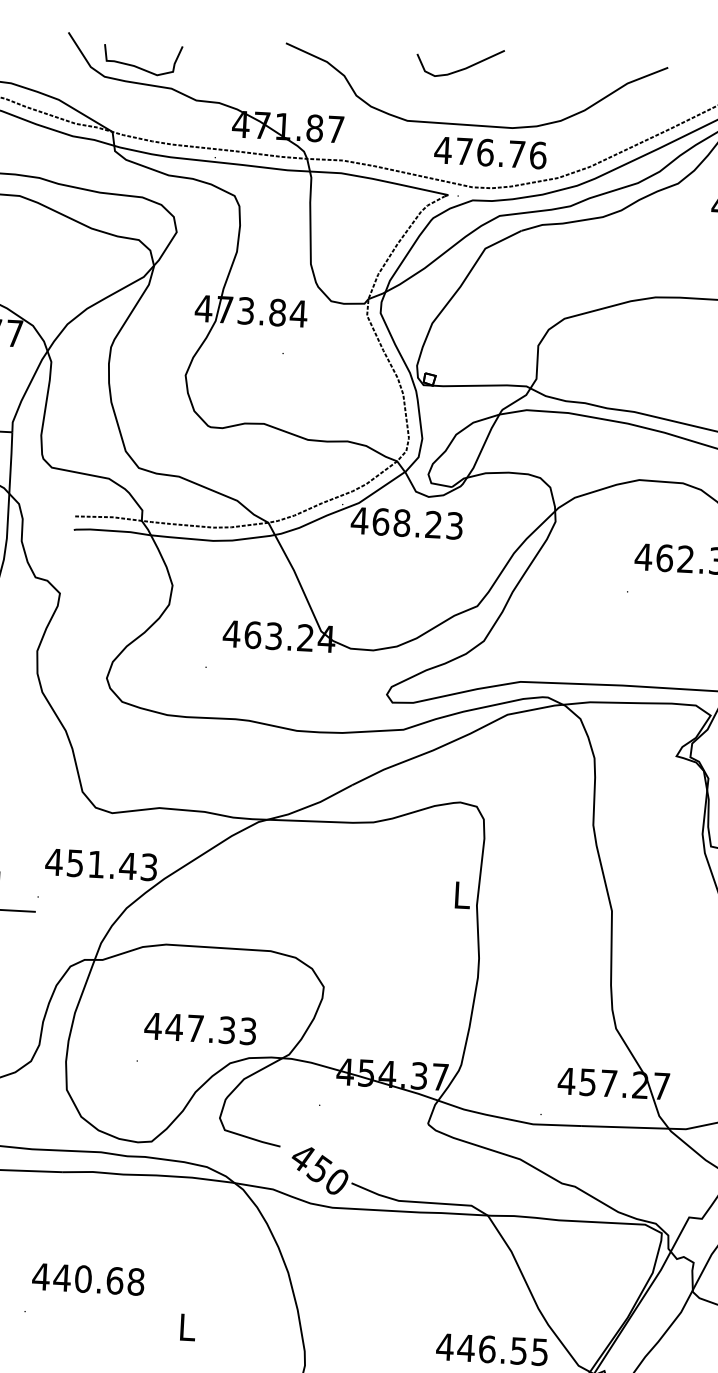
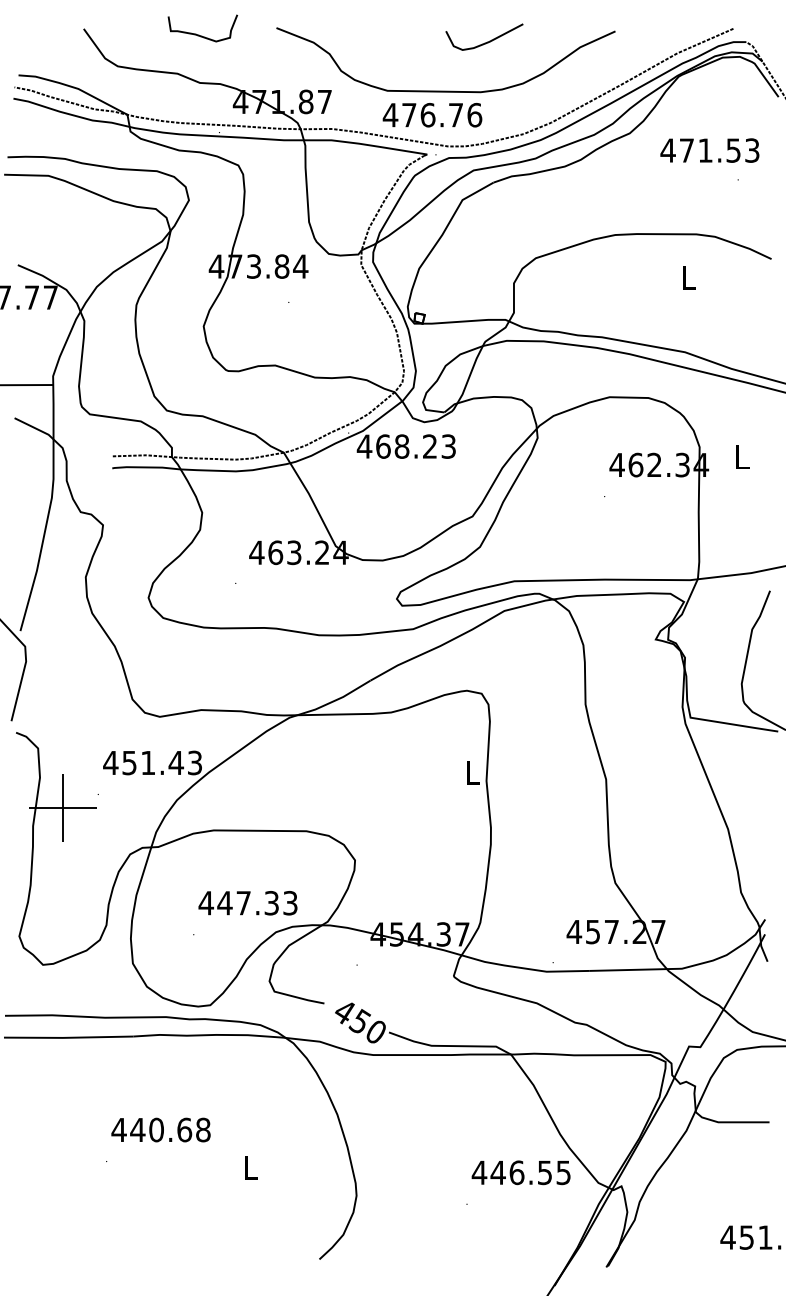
curve: (138, 66) -> (199, 34), moved
curve: (463, 68) -> (487, 41), moved
text: (490, 153) -> (432, 115), moved

